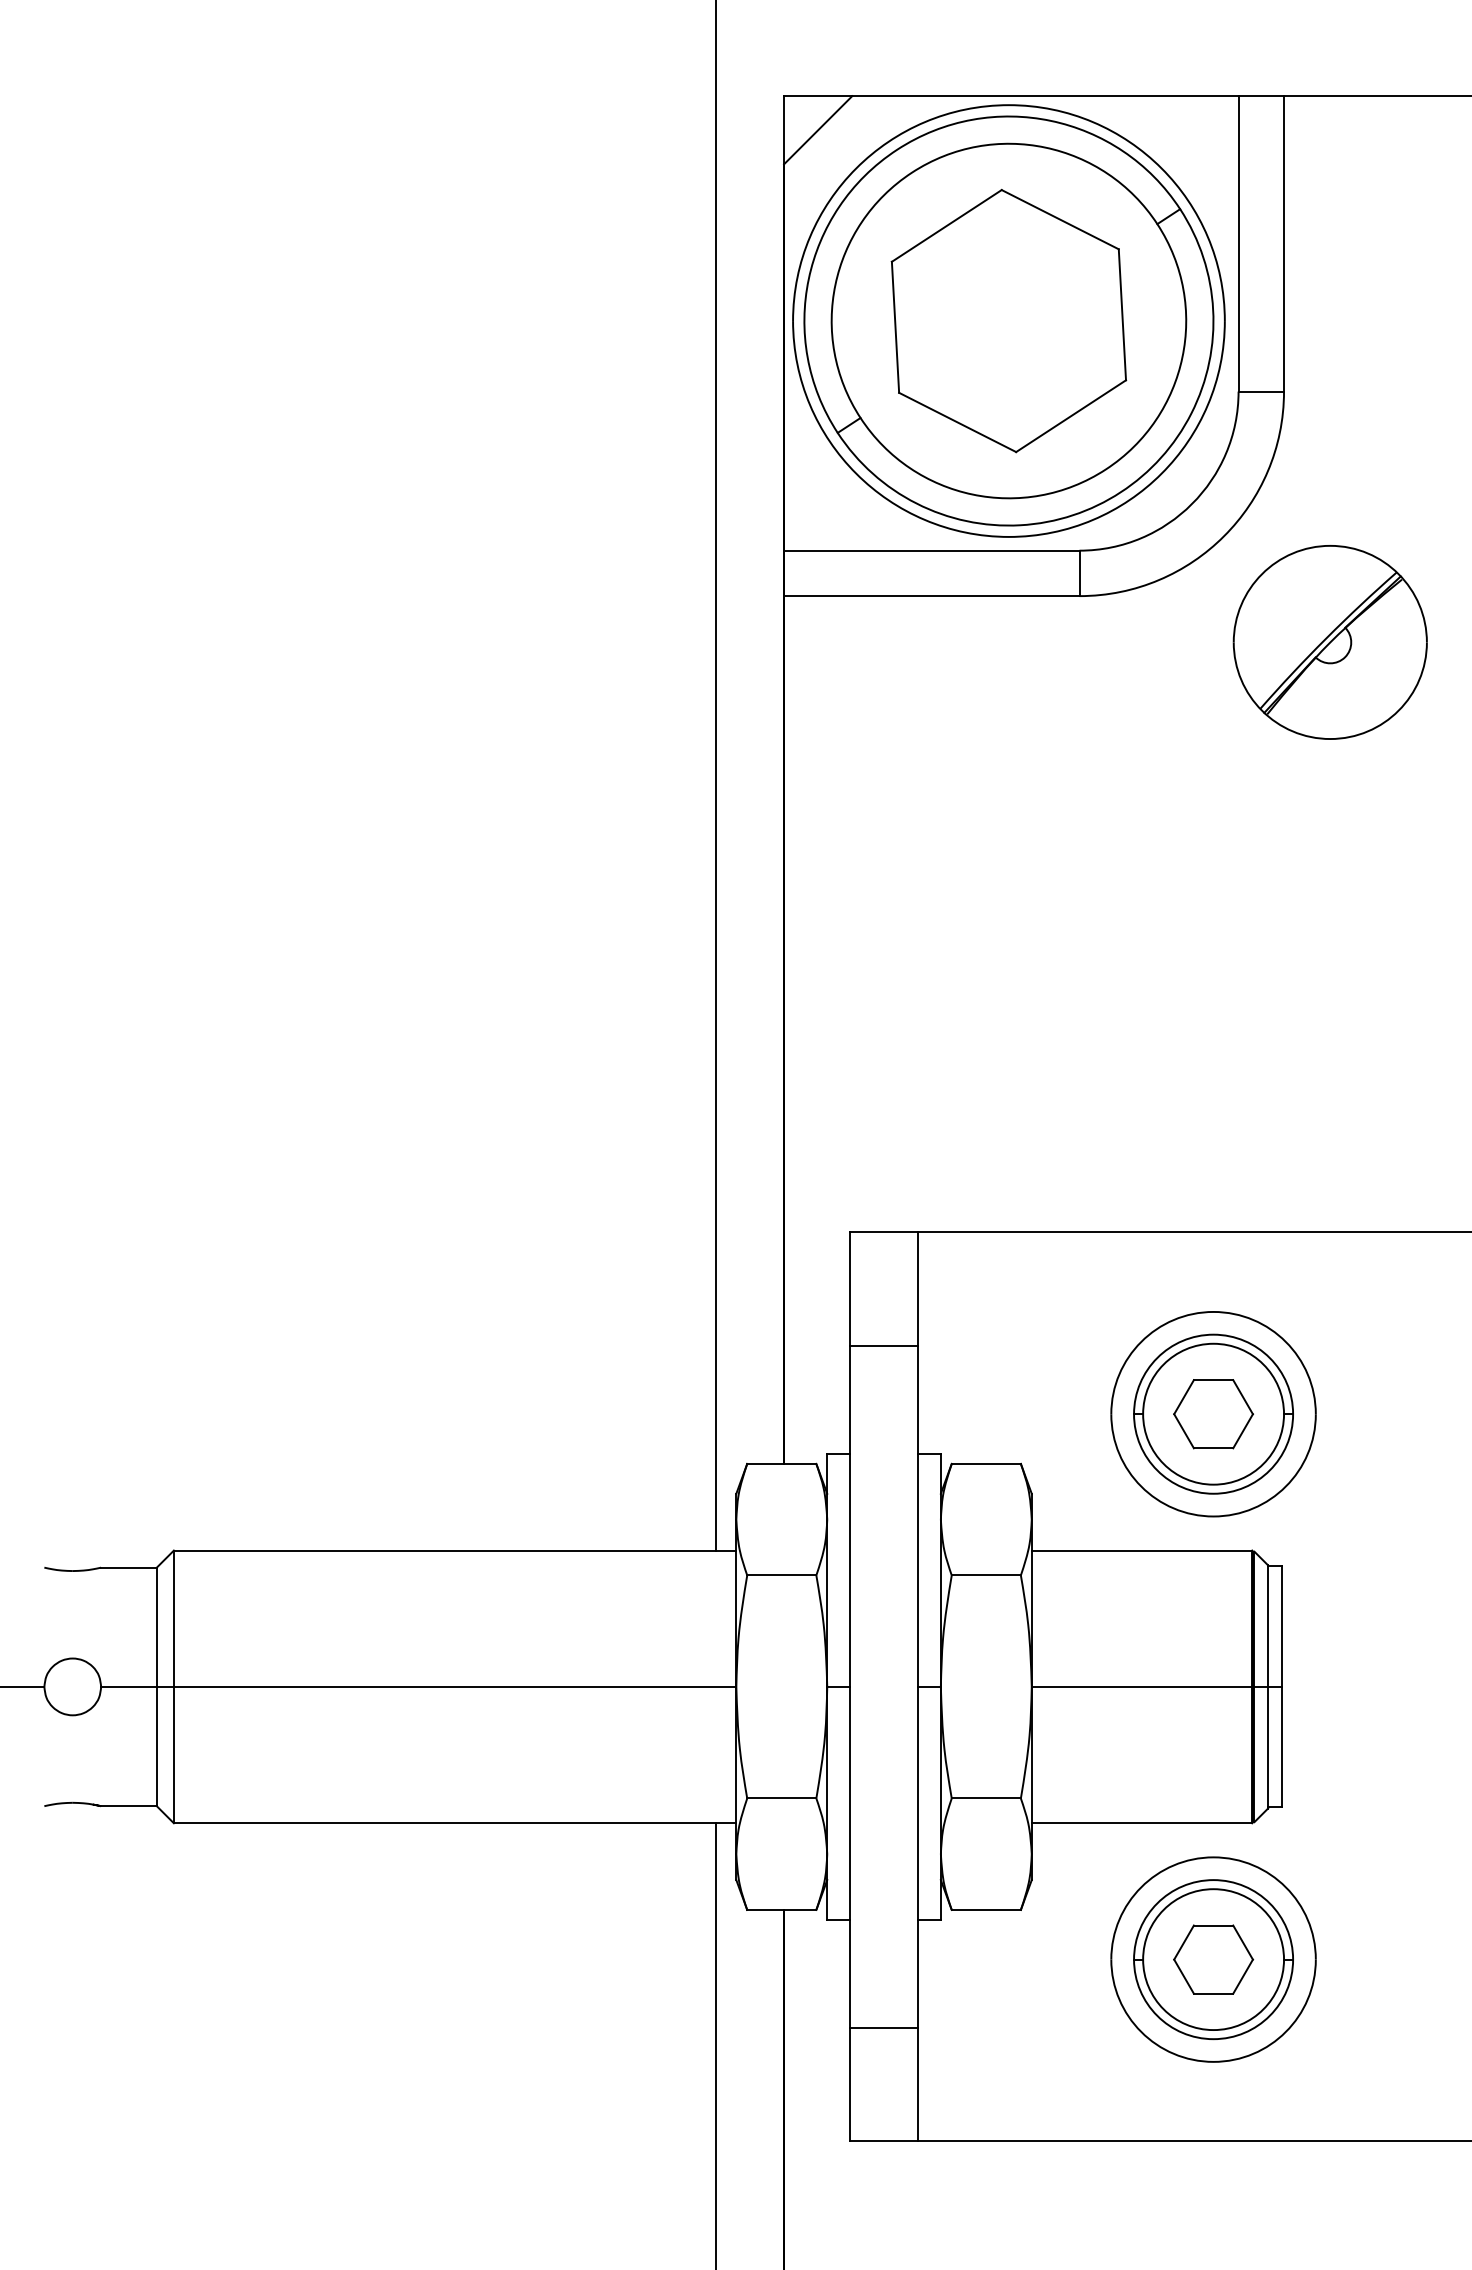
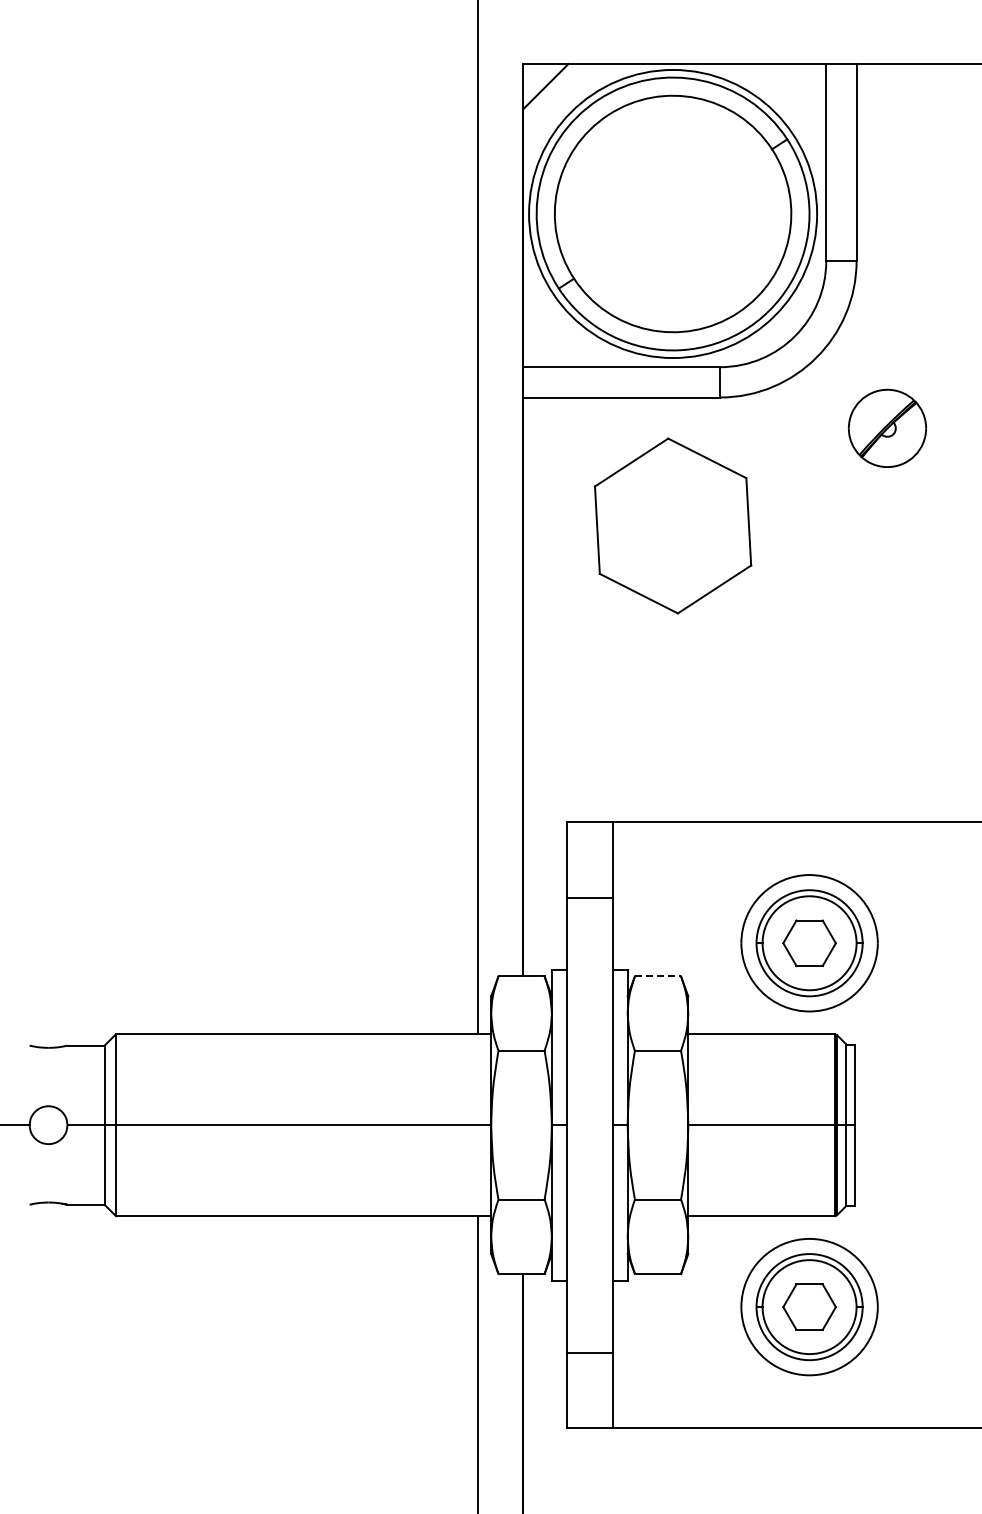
part: (1009, 320) -> (673, 525), moved
part: (1330, 642) -> (887, 428), size x0.6
line: (987, 1464) -> (658, 976), solid -> dashed

